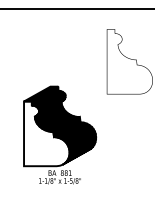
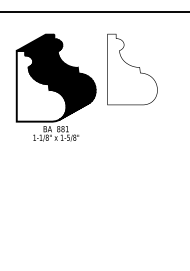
part: (59, 134) -> (55, 87), moved

